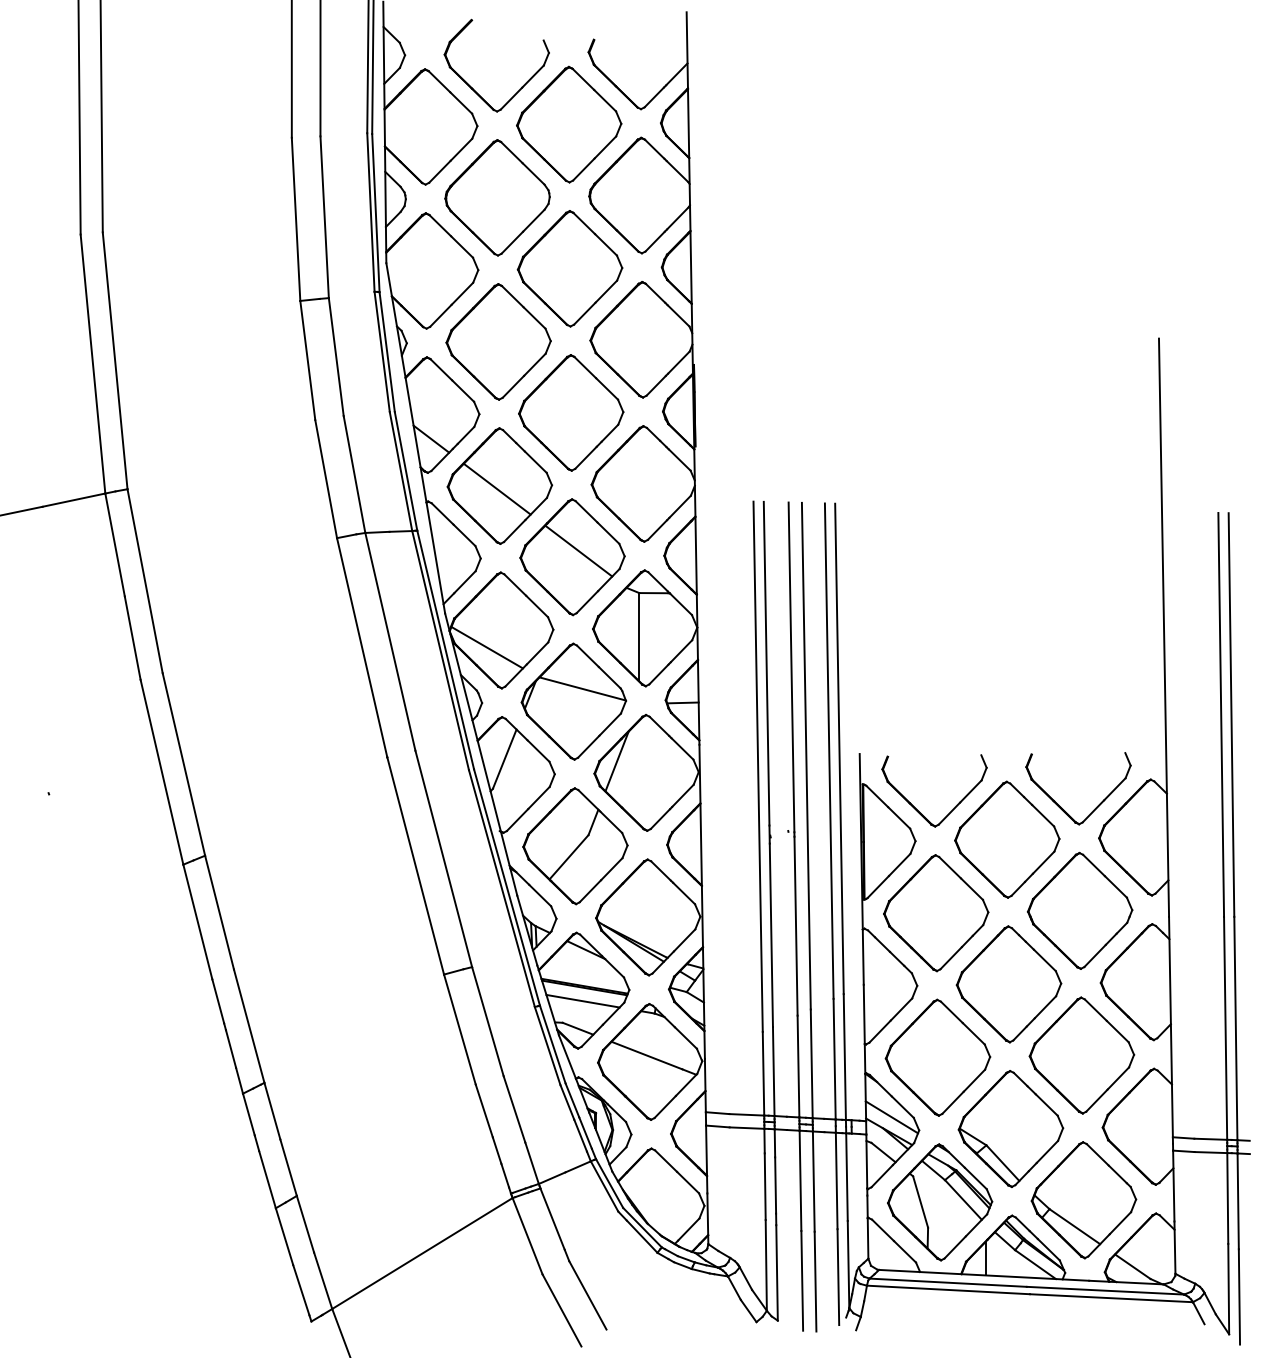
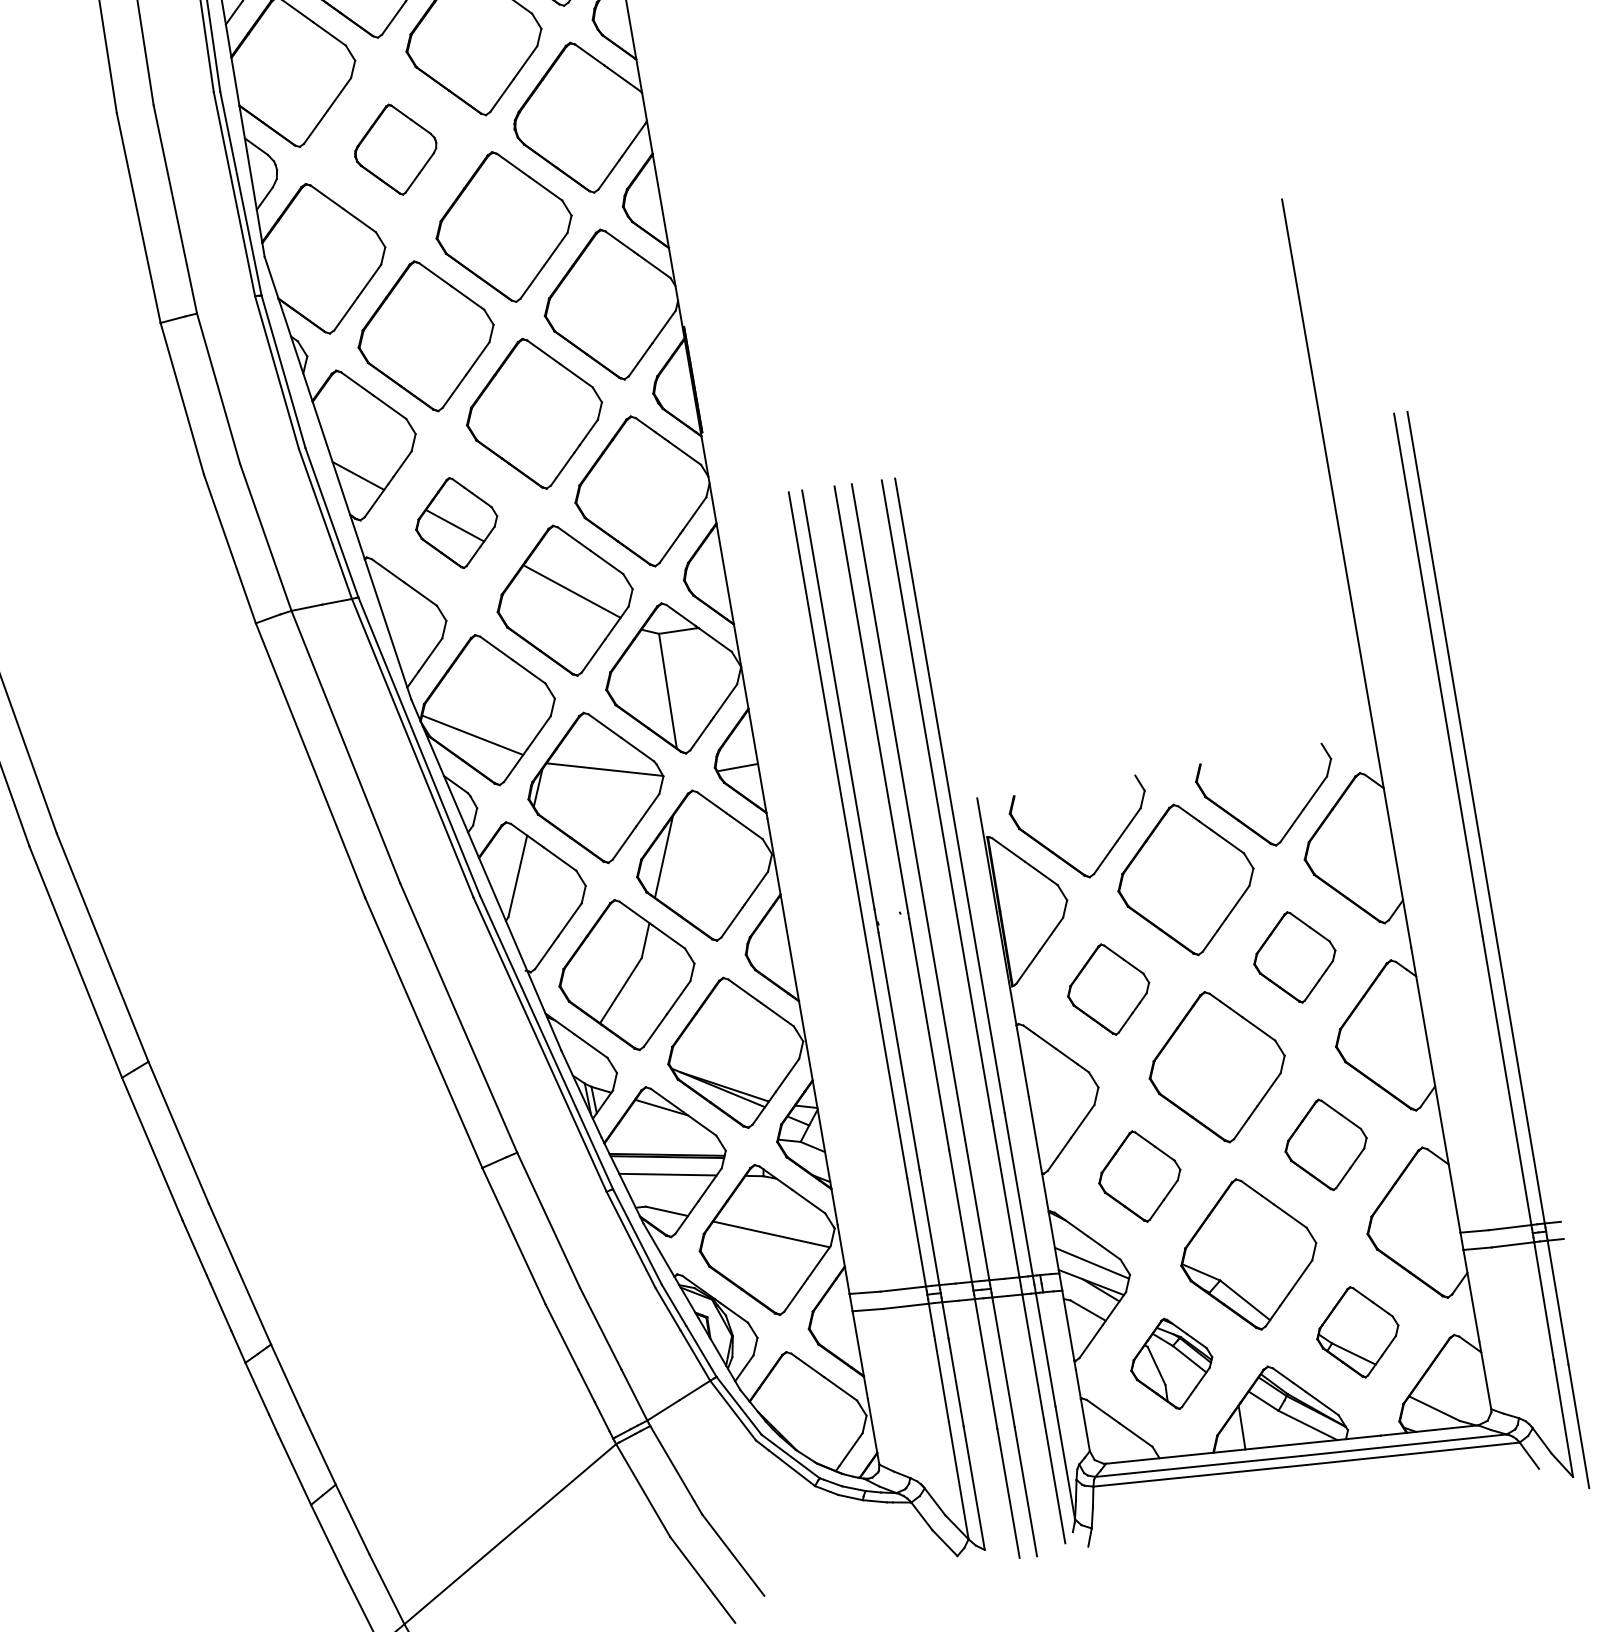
part: (497, 197) -> (395, 149), size x0.6
part: (499, 485) -> (456, 522), size x0.6
part: (1080, 910) -> (1295, 957), size x0.6
part: (936, 913) -> (1108, 989), size x0.6
part: (1081, 1055) -> (1325, 1144), size x0.6
part: (937, 1057) -> (1139, 1176), size x0.6
part: (1083, 1200) -> (1357, 1332), size x0.6
part: (940, 1202) -> (1172, 1363), size x0.6

